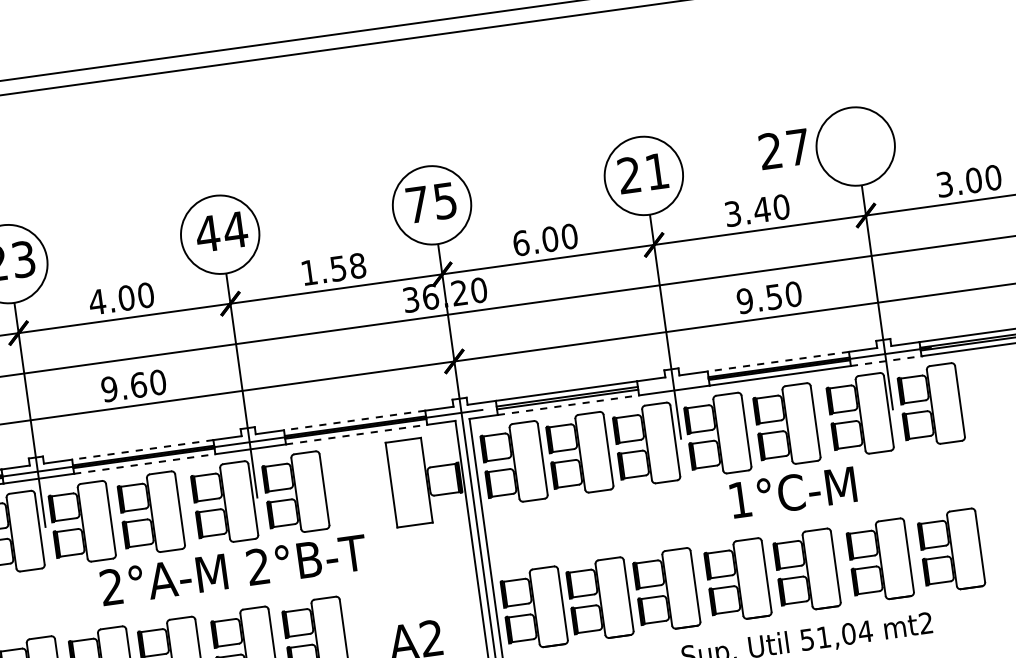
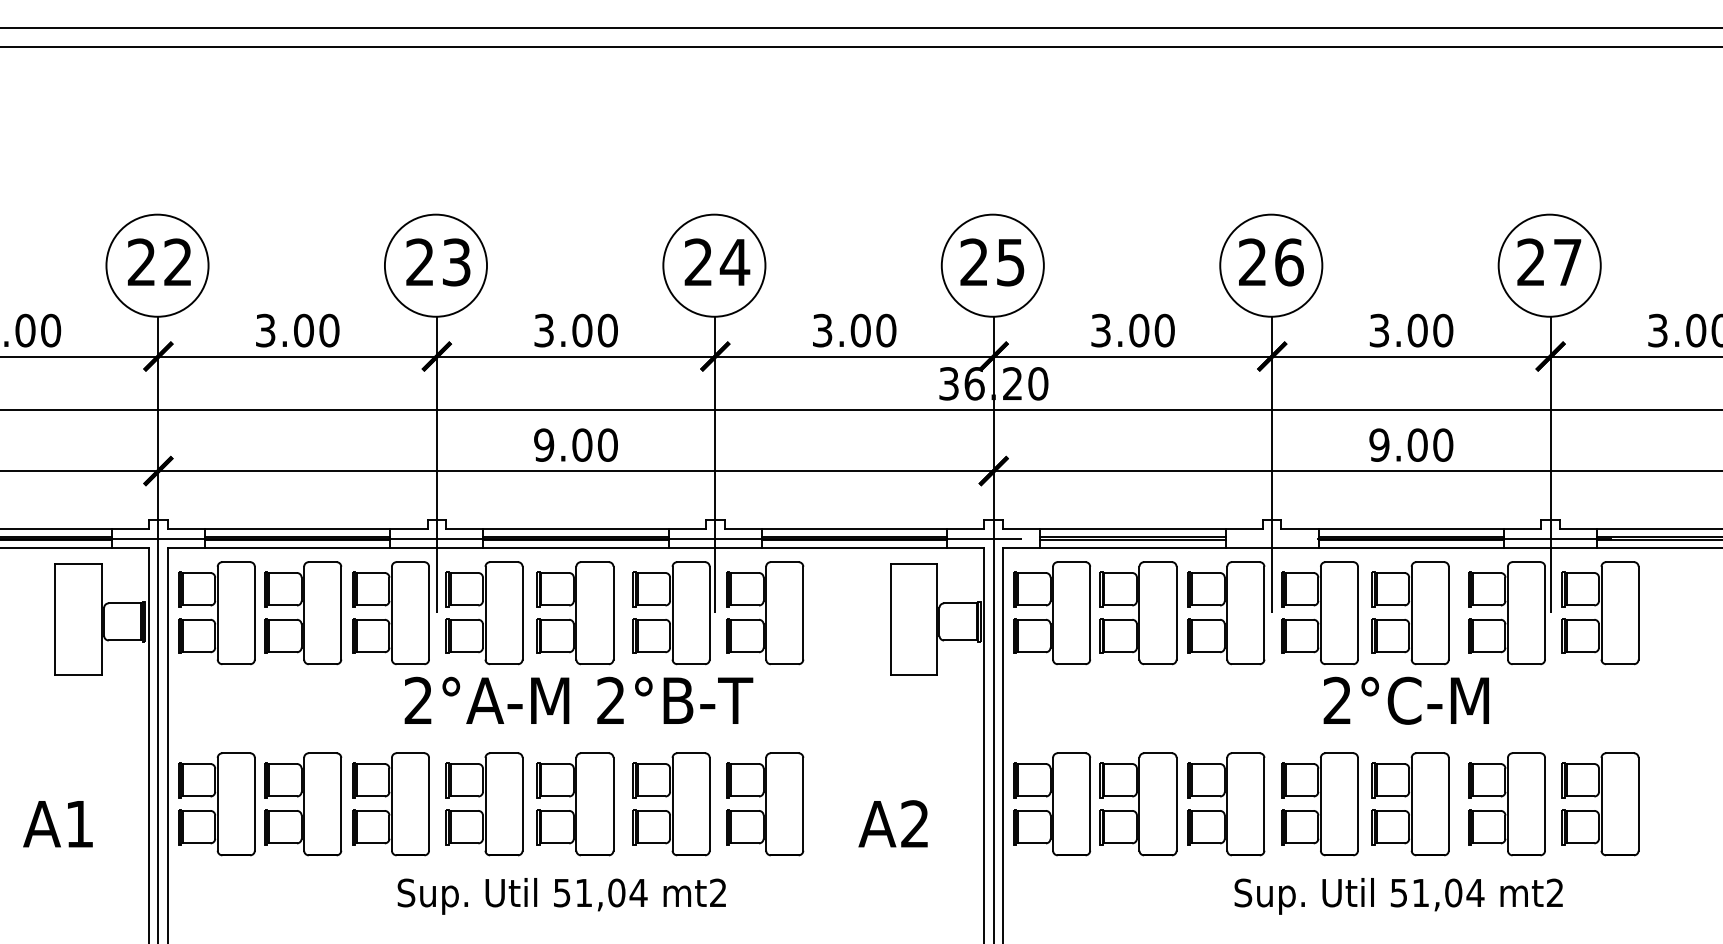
text: (784, 148) -> (1549, 261), moved
text: (657, 171) -> (1289, 262), 21 -> 26
text: (416, 204) -> (973, 261), 75 -> 25
text: (761, 209) -> (1417, 330), 3.40 -> 3.00
text: (207, 233) -> (698, 261), 44 -> 24
text: (521, 243) -> (1101, 330), 6.00 -> 3.00
text: (333, 269) -> (854, 330), 1.58 -> 3.00
text: (773, 296) -> (1417, 444), 9.50 -> 9.00
text: (97, 302) -> (543, 330), 4.00 -> 3.00
line: (886, 360) -> (1551, 547), dashed -> solid
line: (778, 361) -> (1411, 529), dashed -> solid
text: (138, 384) -> (582, 444), 9.60 -> 9.00
line: (568, 404) -> (1132, 547), dashed -> solid
line: (354, 420) -> (854, 529), dashed -> solid
line: (356, 434) -> (854, 547), dashed -> solid
line: (143, 449) -> (576, 529), dashed -> solid
line: (145, 463) -> (576, 547), dashed -> solid
text: (739, 499) -> (1336, 699), 1°C-M -> 2°C-M
text: (233, 569) -> (578, 699), moved

